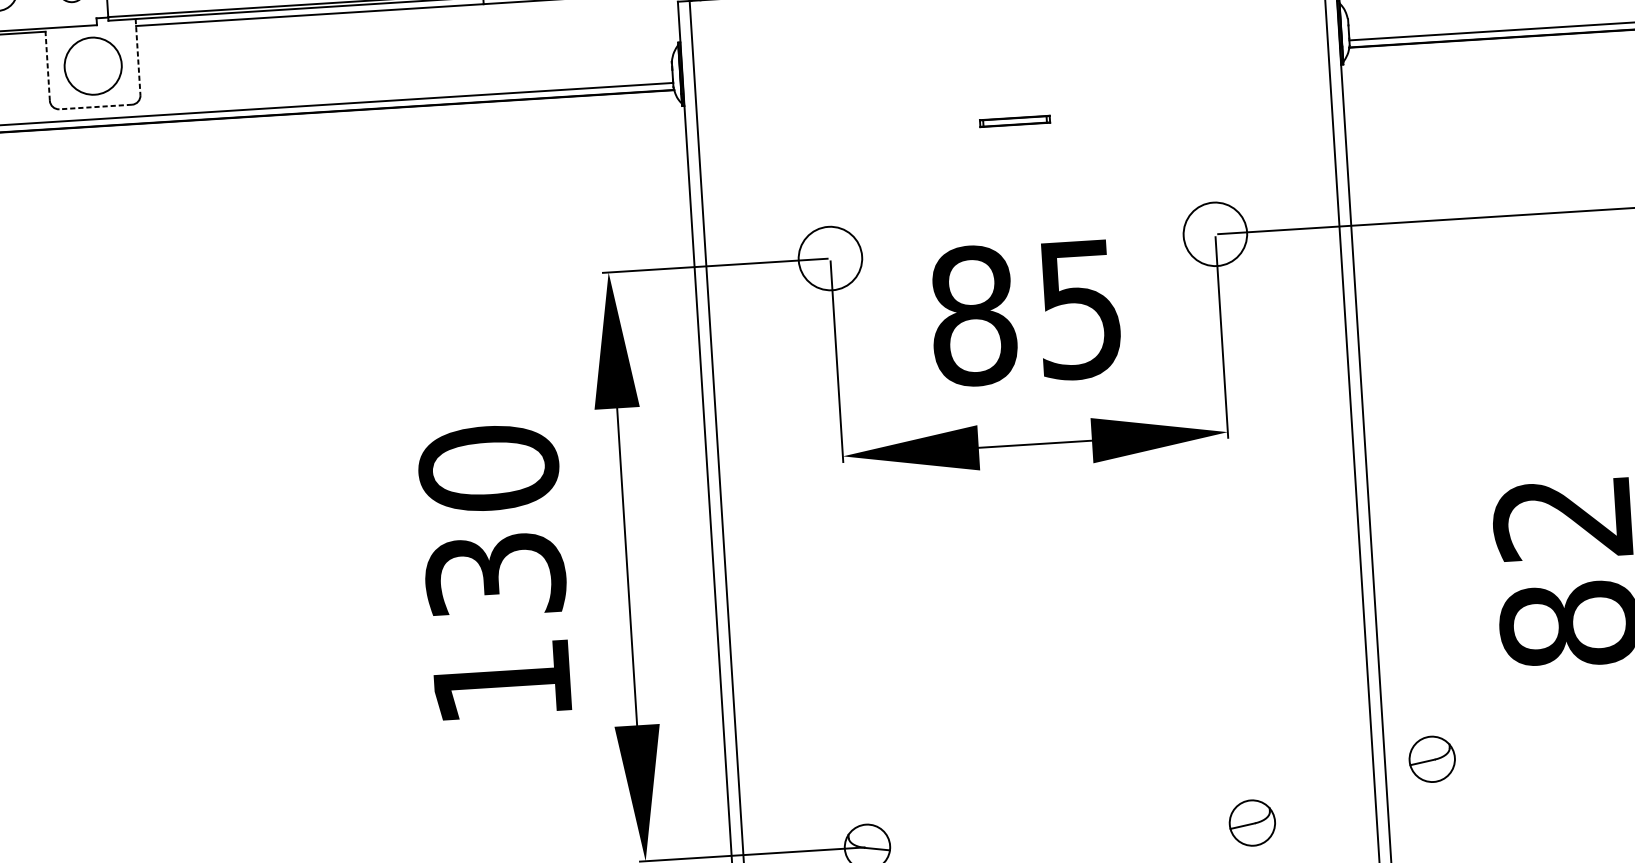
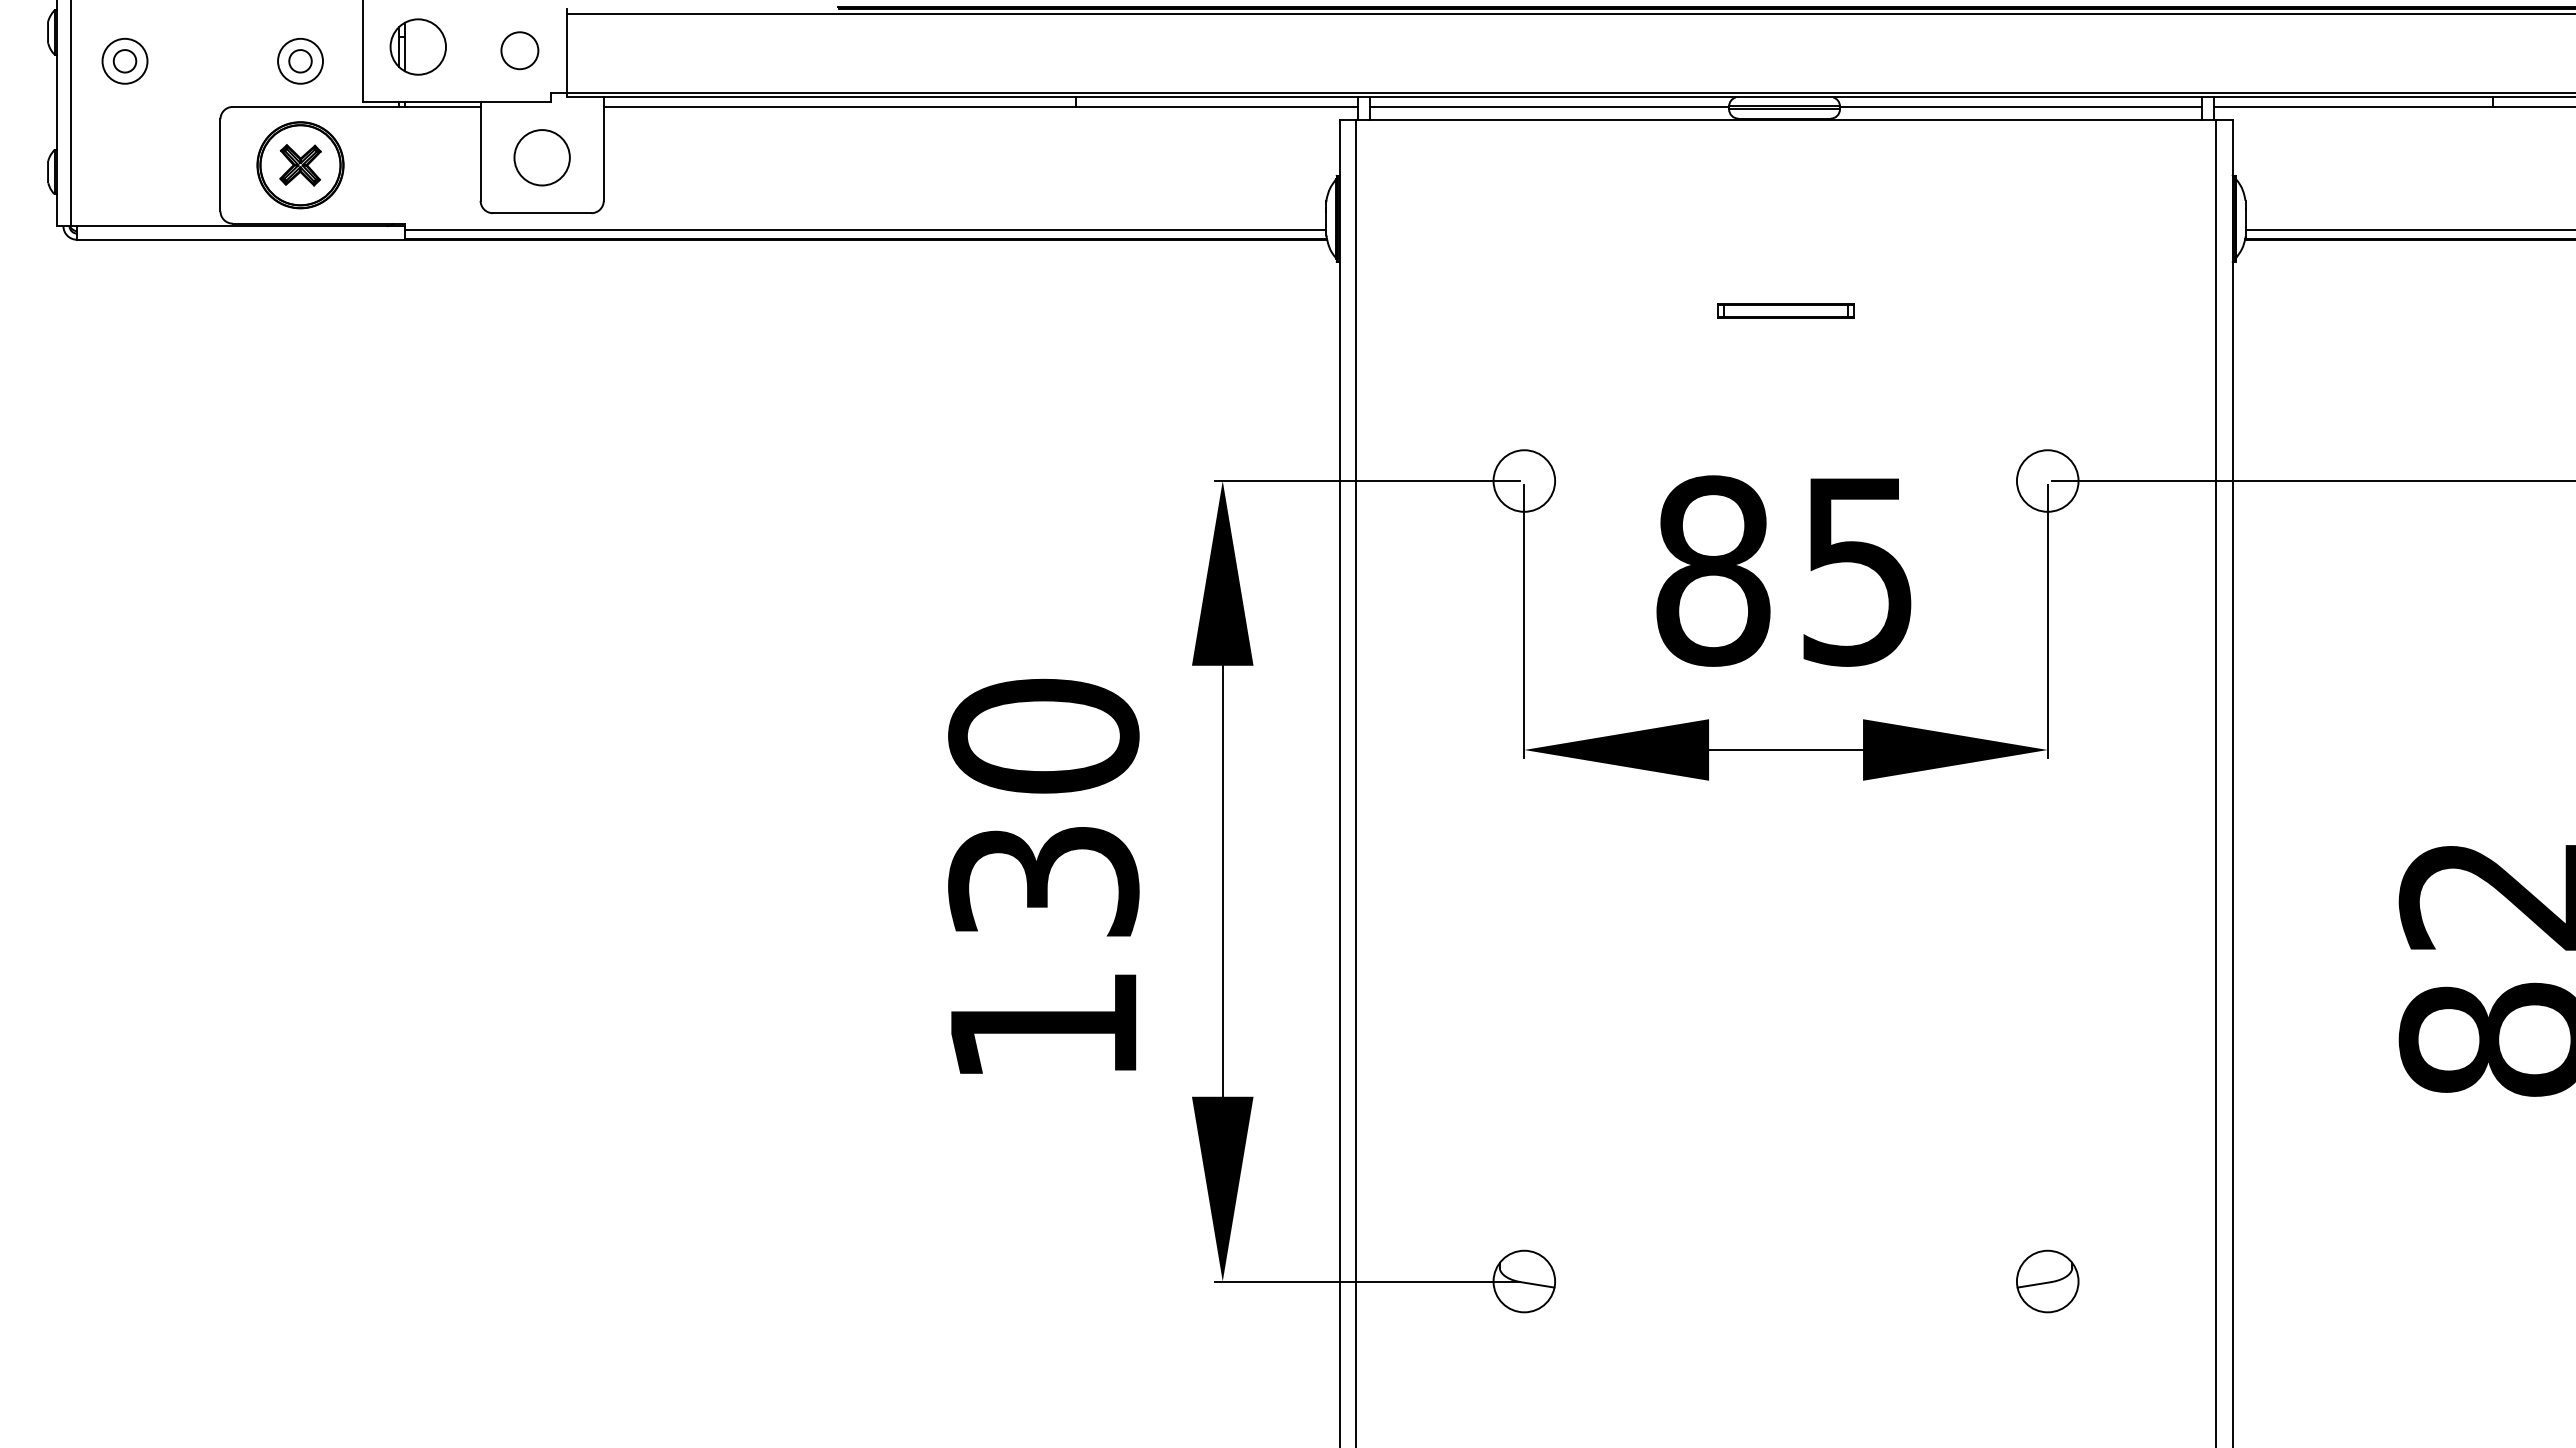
line: (137, 57) -> (603, 149), dashed -> solid
line: (47, 64) -> (480, 151), dashed -> solid
circle: (92, 66) -> (541, 157), size x0.71
line: (95, 107) -> (541, 213), dashed -> solid
part: (1014, 121) -> (1785, 310), size x1.43
circle: (1215, 233) -> (2047, 480), size x0.71
circle: (830, 258) -> (1524, 480), size x0.71
part: (1432, 759) -> (2296, 1210), removed

